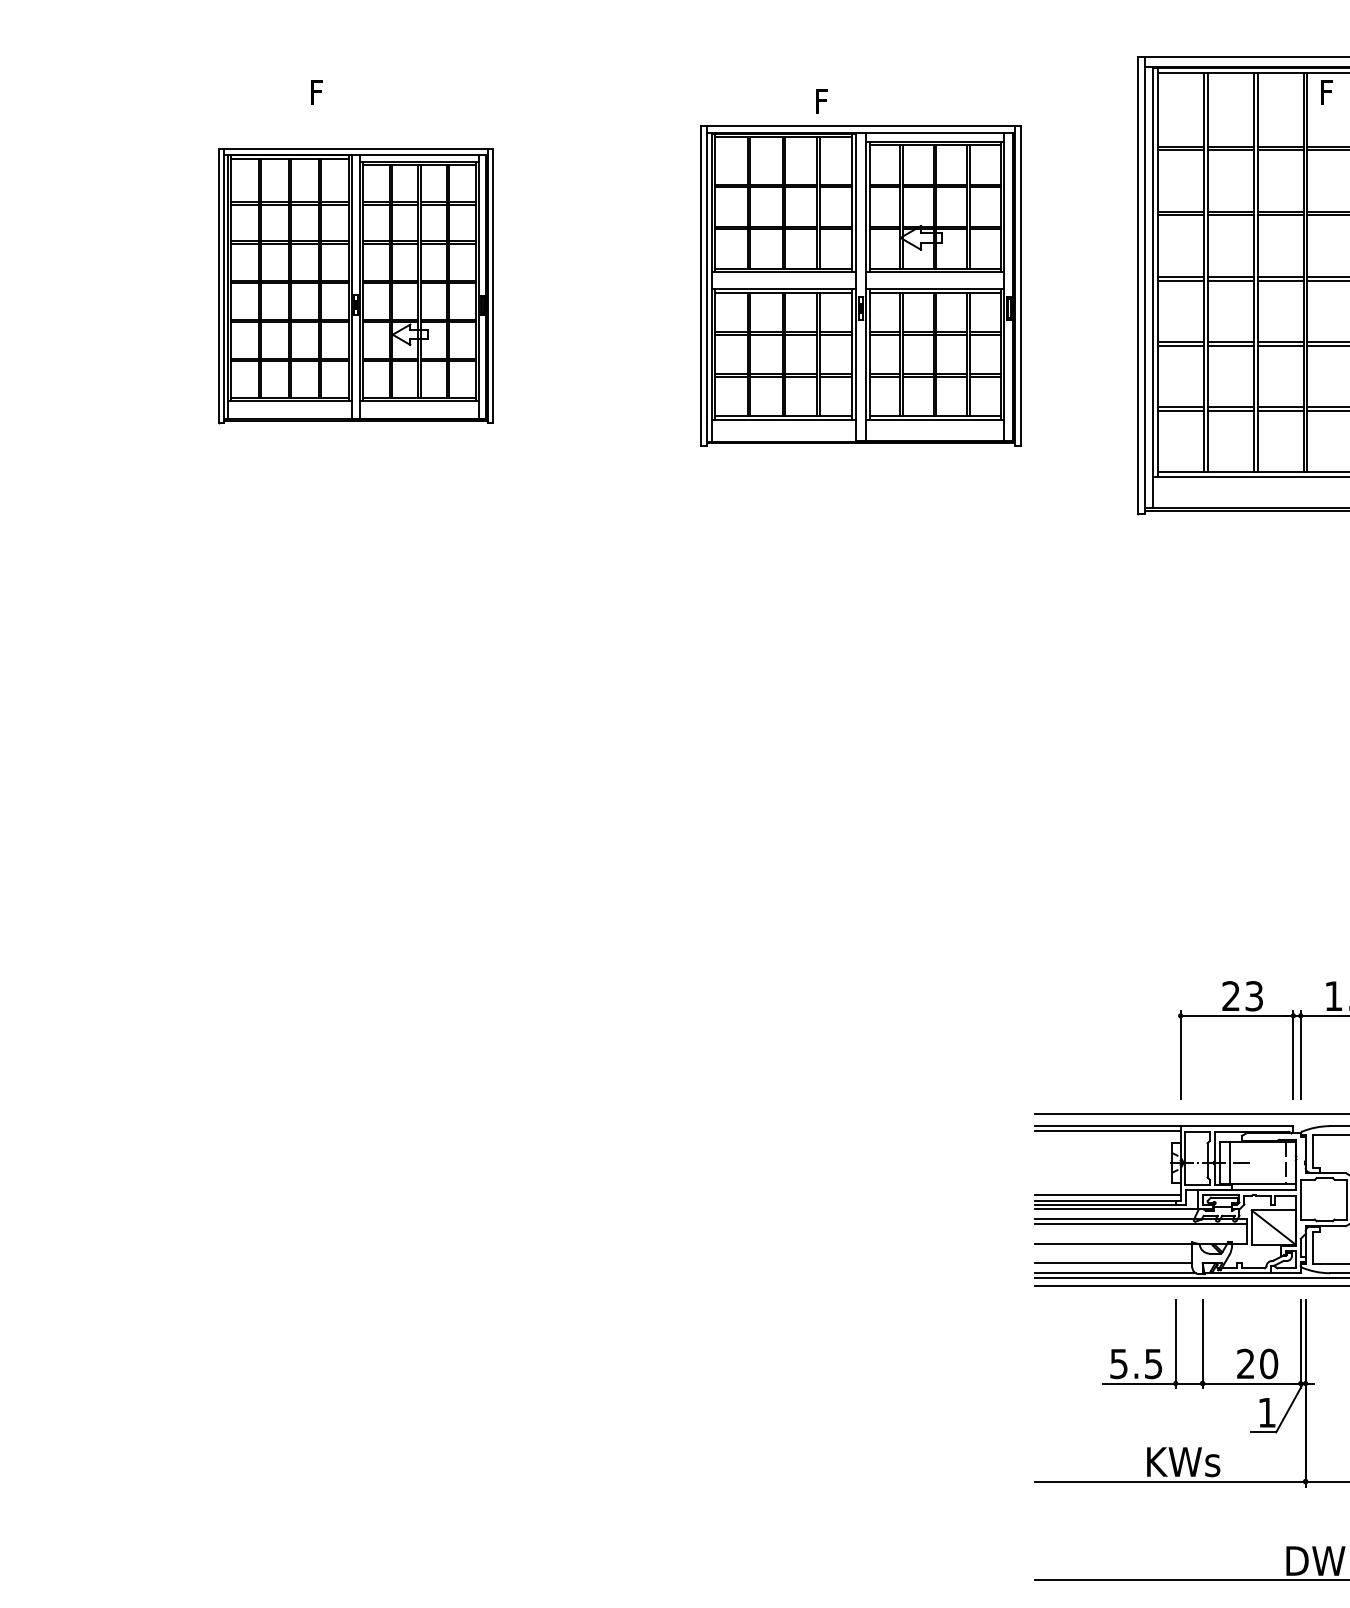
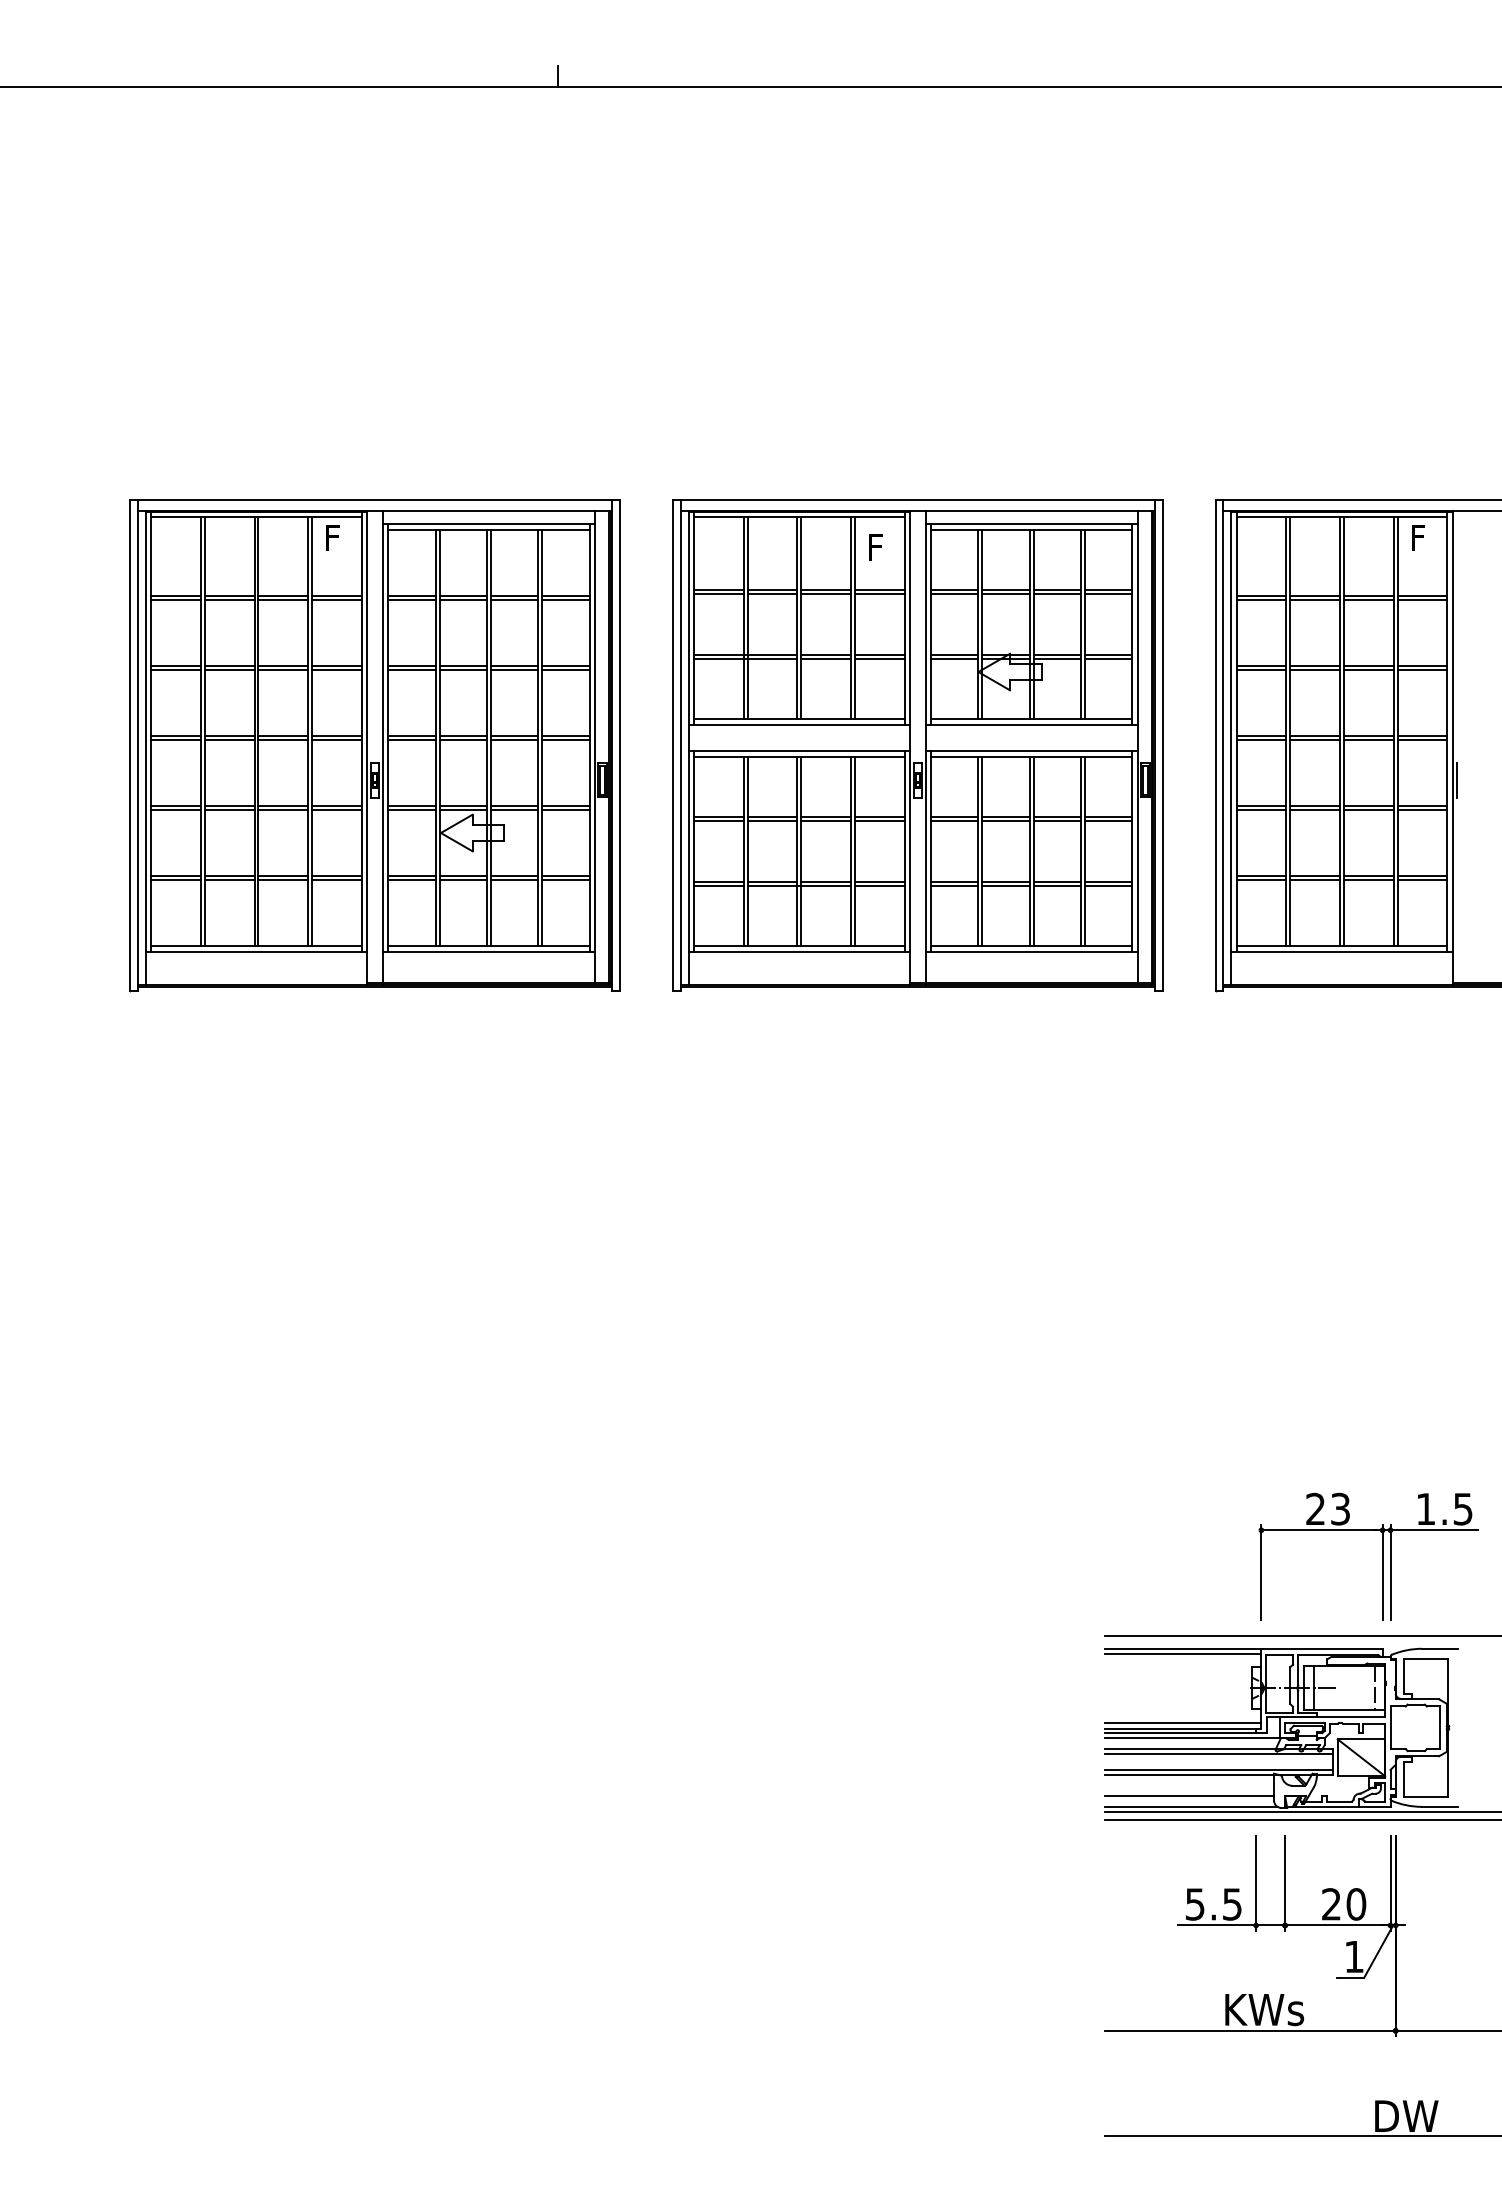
part: (355, 285) -> (374, 745), size x1.67
part: (860, 285) -> (917, 745), size x1.43
line: (1140, 1238) -> (1218, 1769), added

